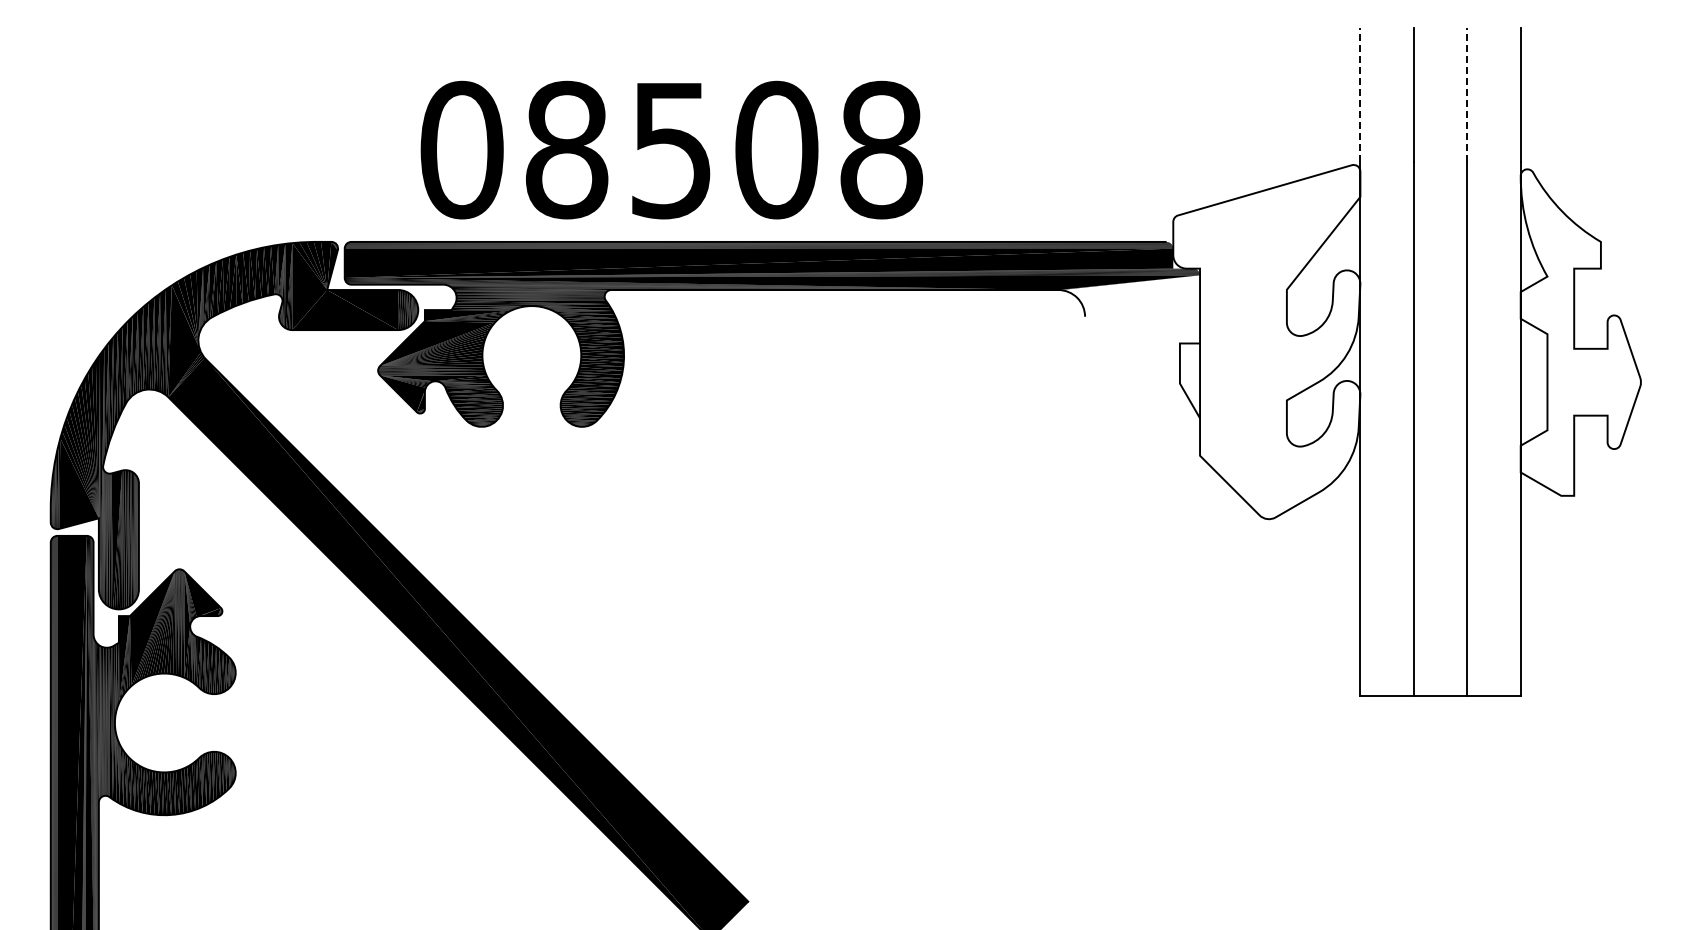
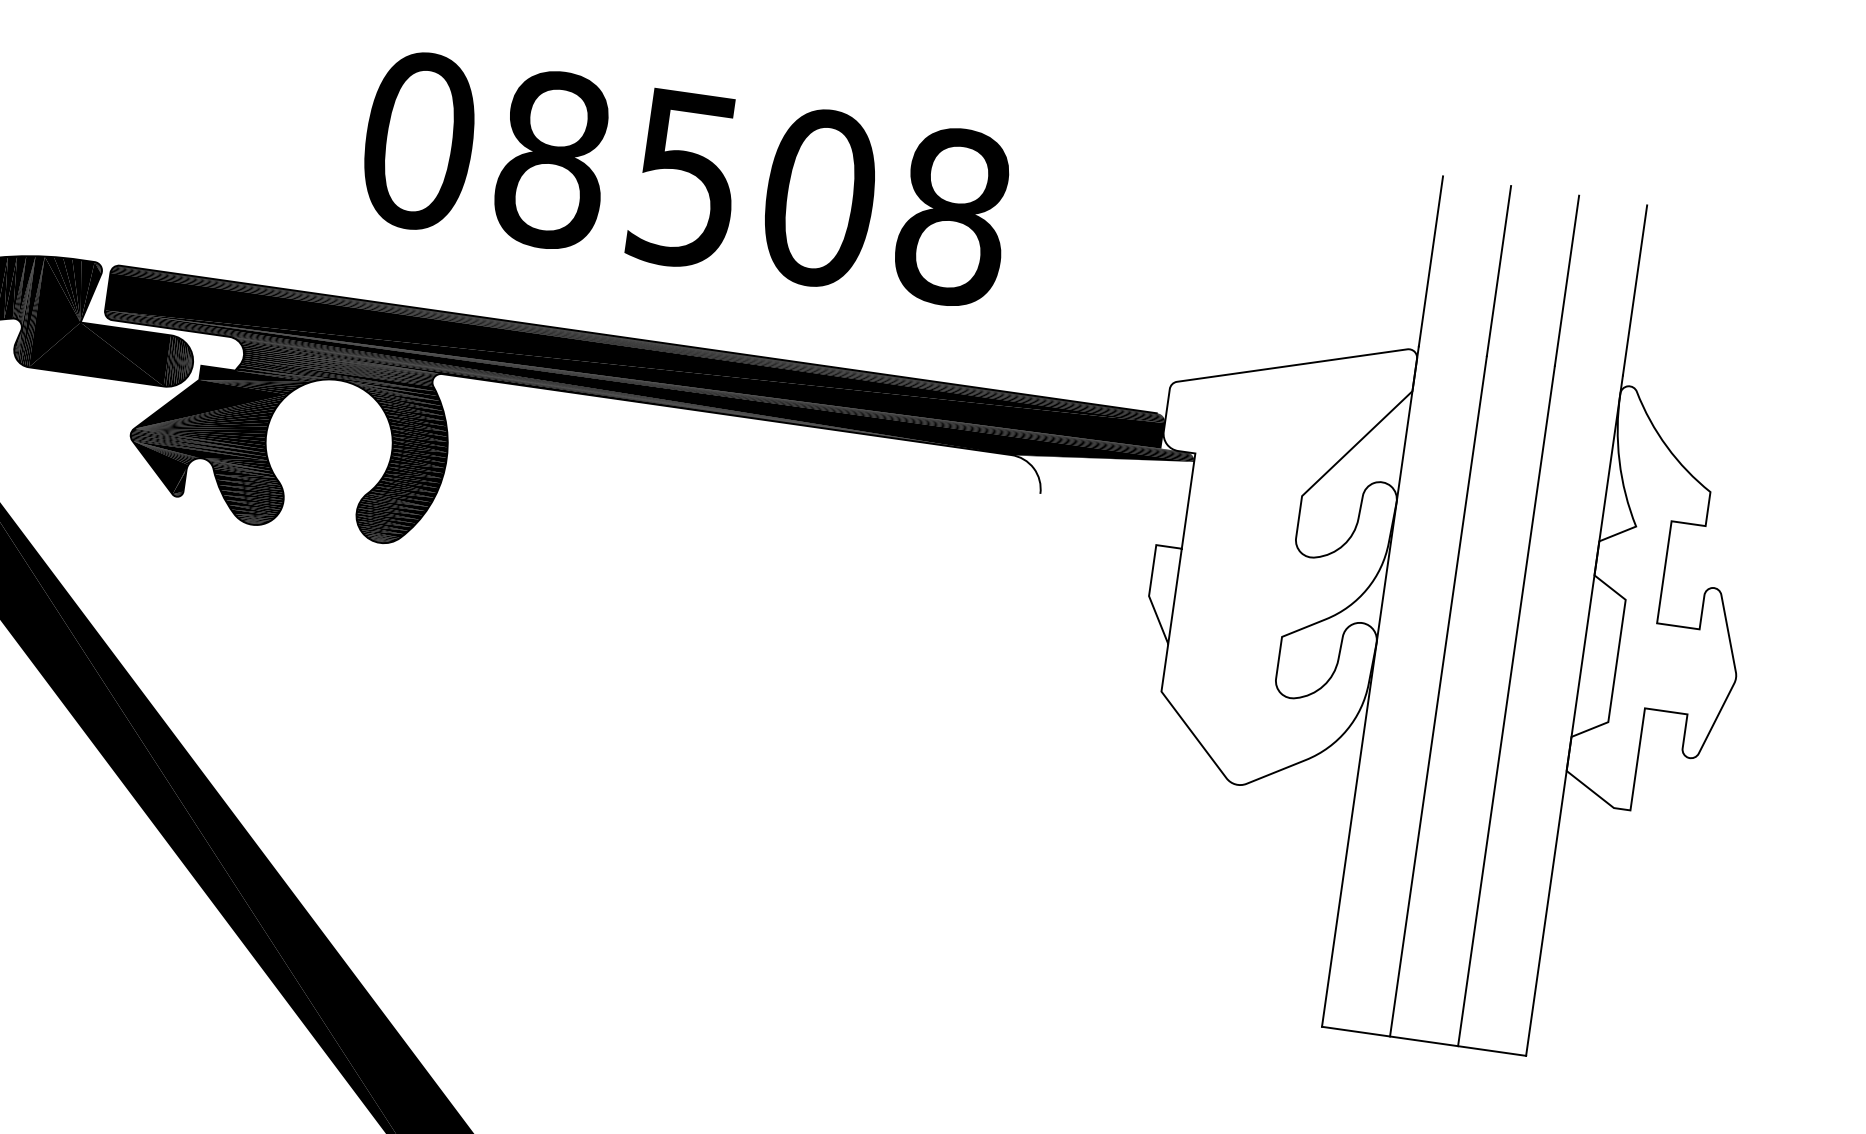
line: (1360, 94) -> (1431, 260), dashed -> solid
line: (1467, 94) -> (1567, 280), dashed -> solid
text: (671, 149) -> (685, 178), moved

